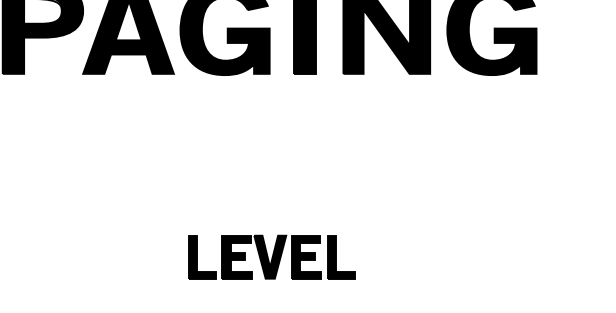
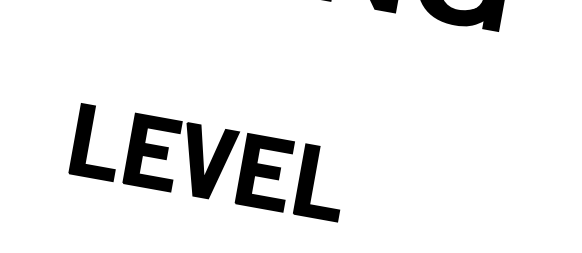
part: (271, 256) -> (209, 161), size x1.67

